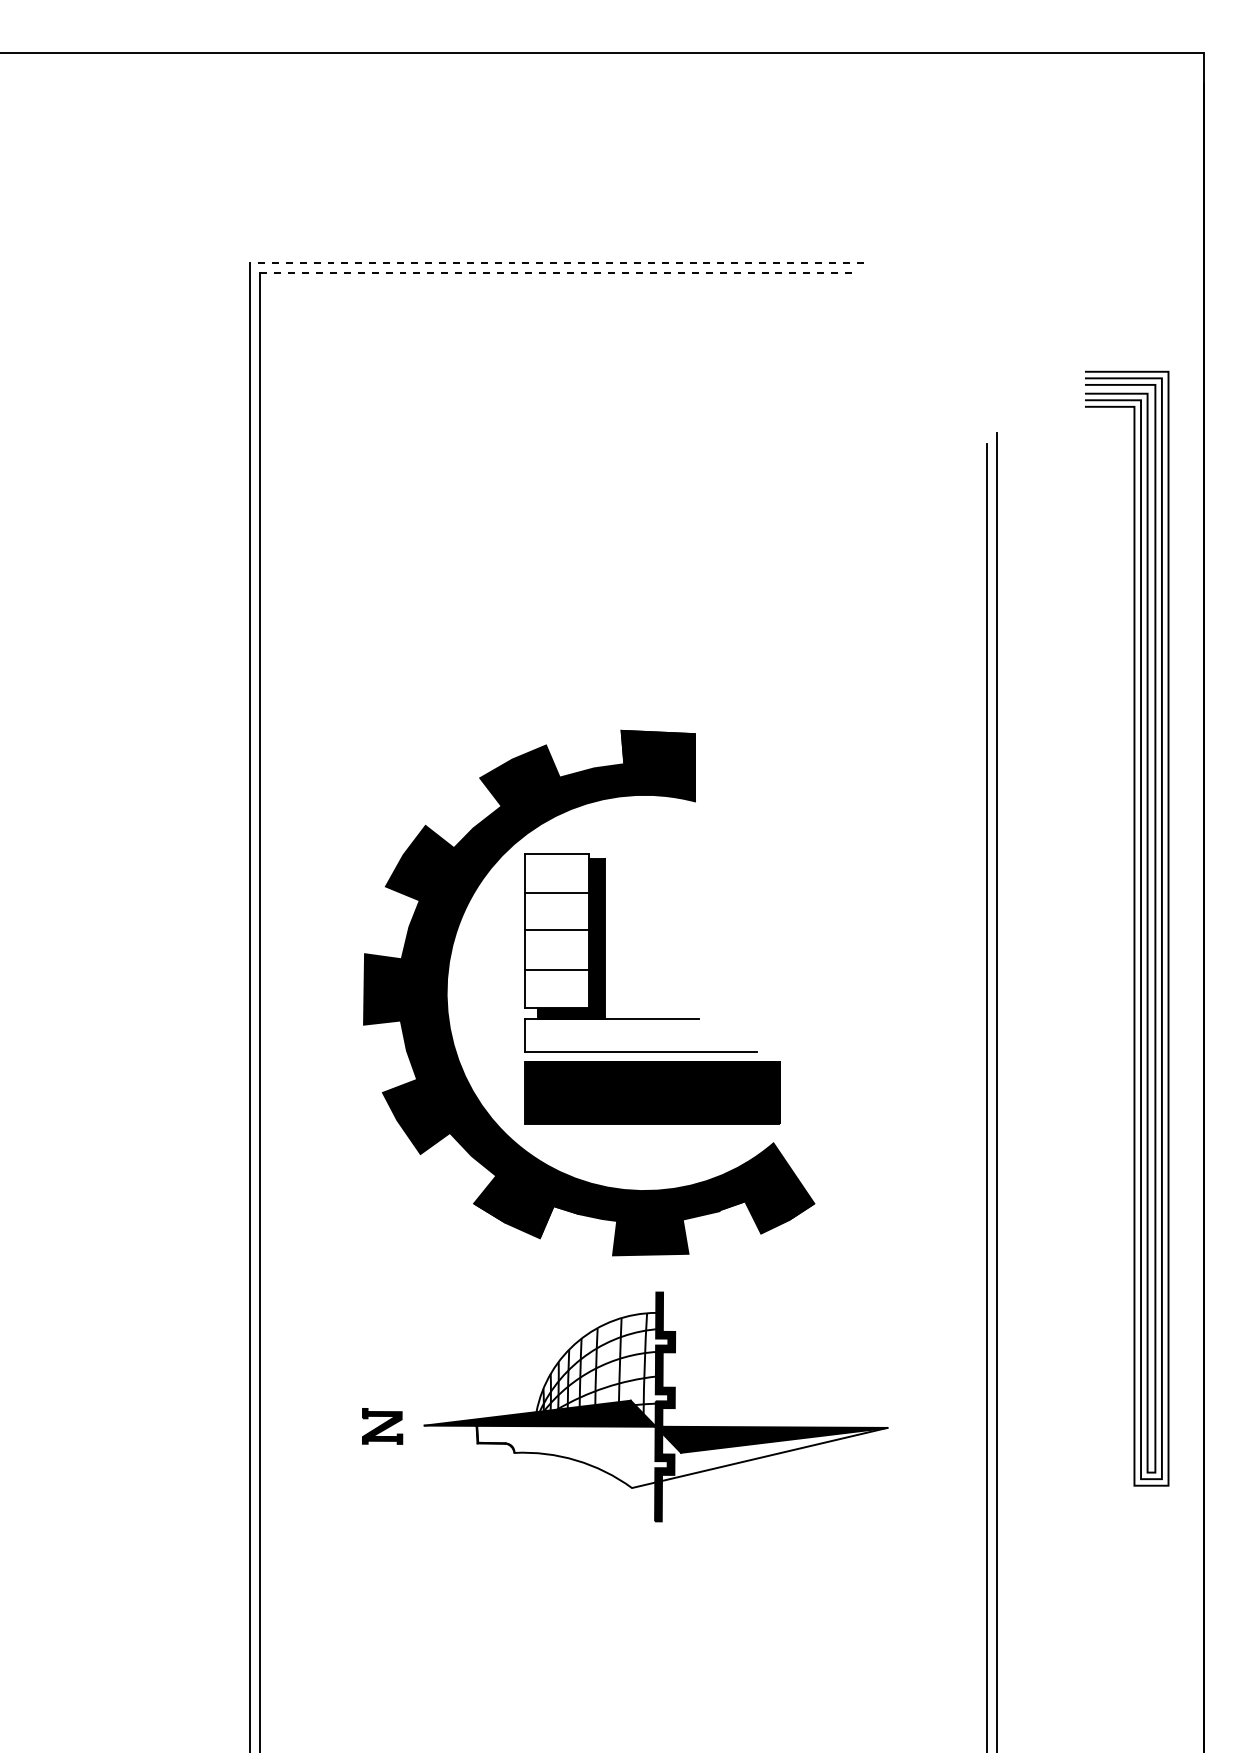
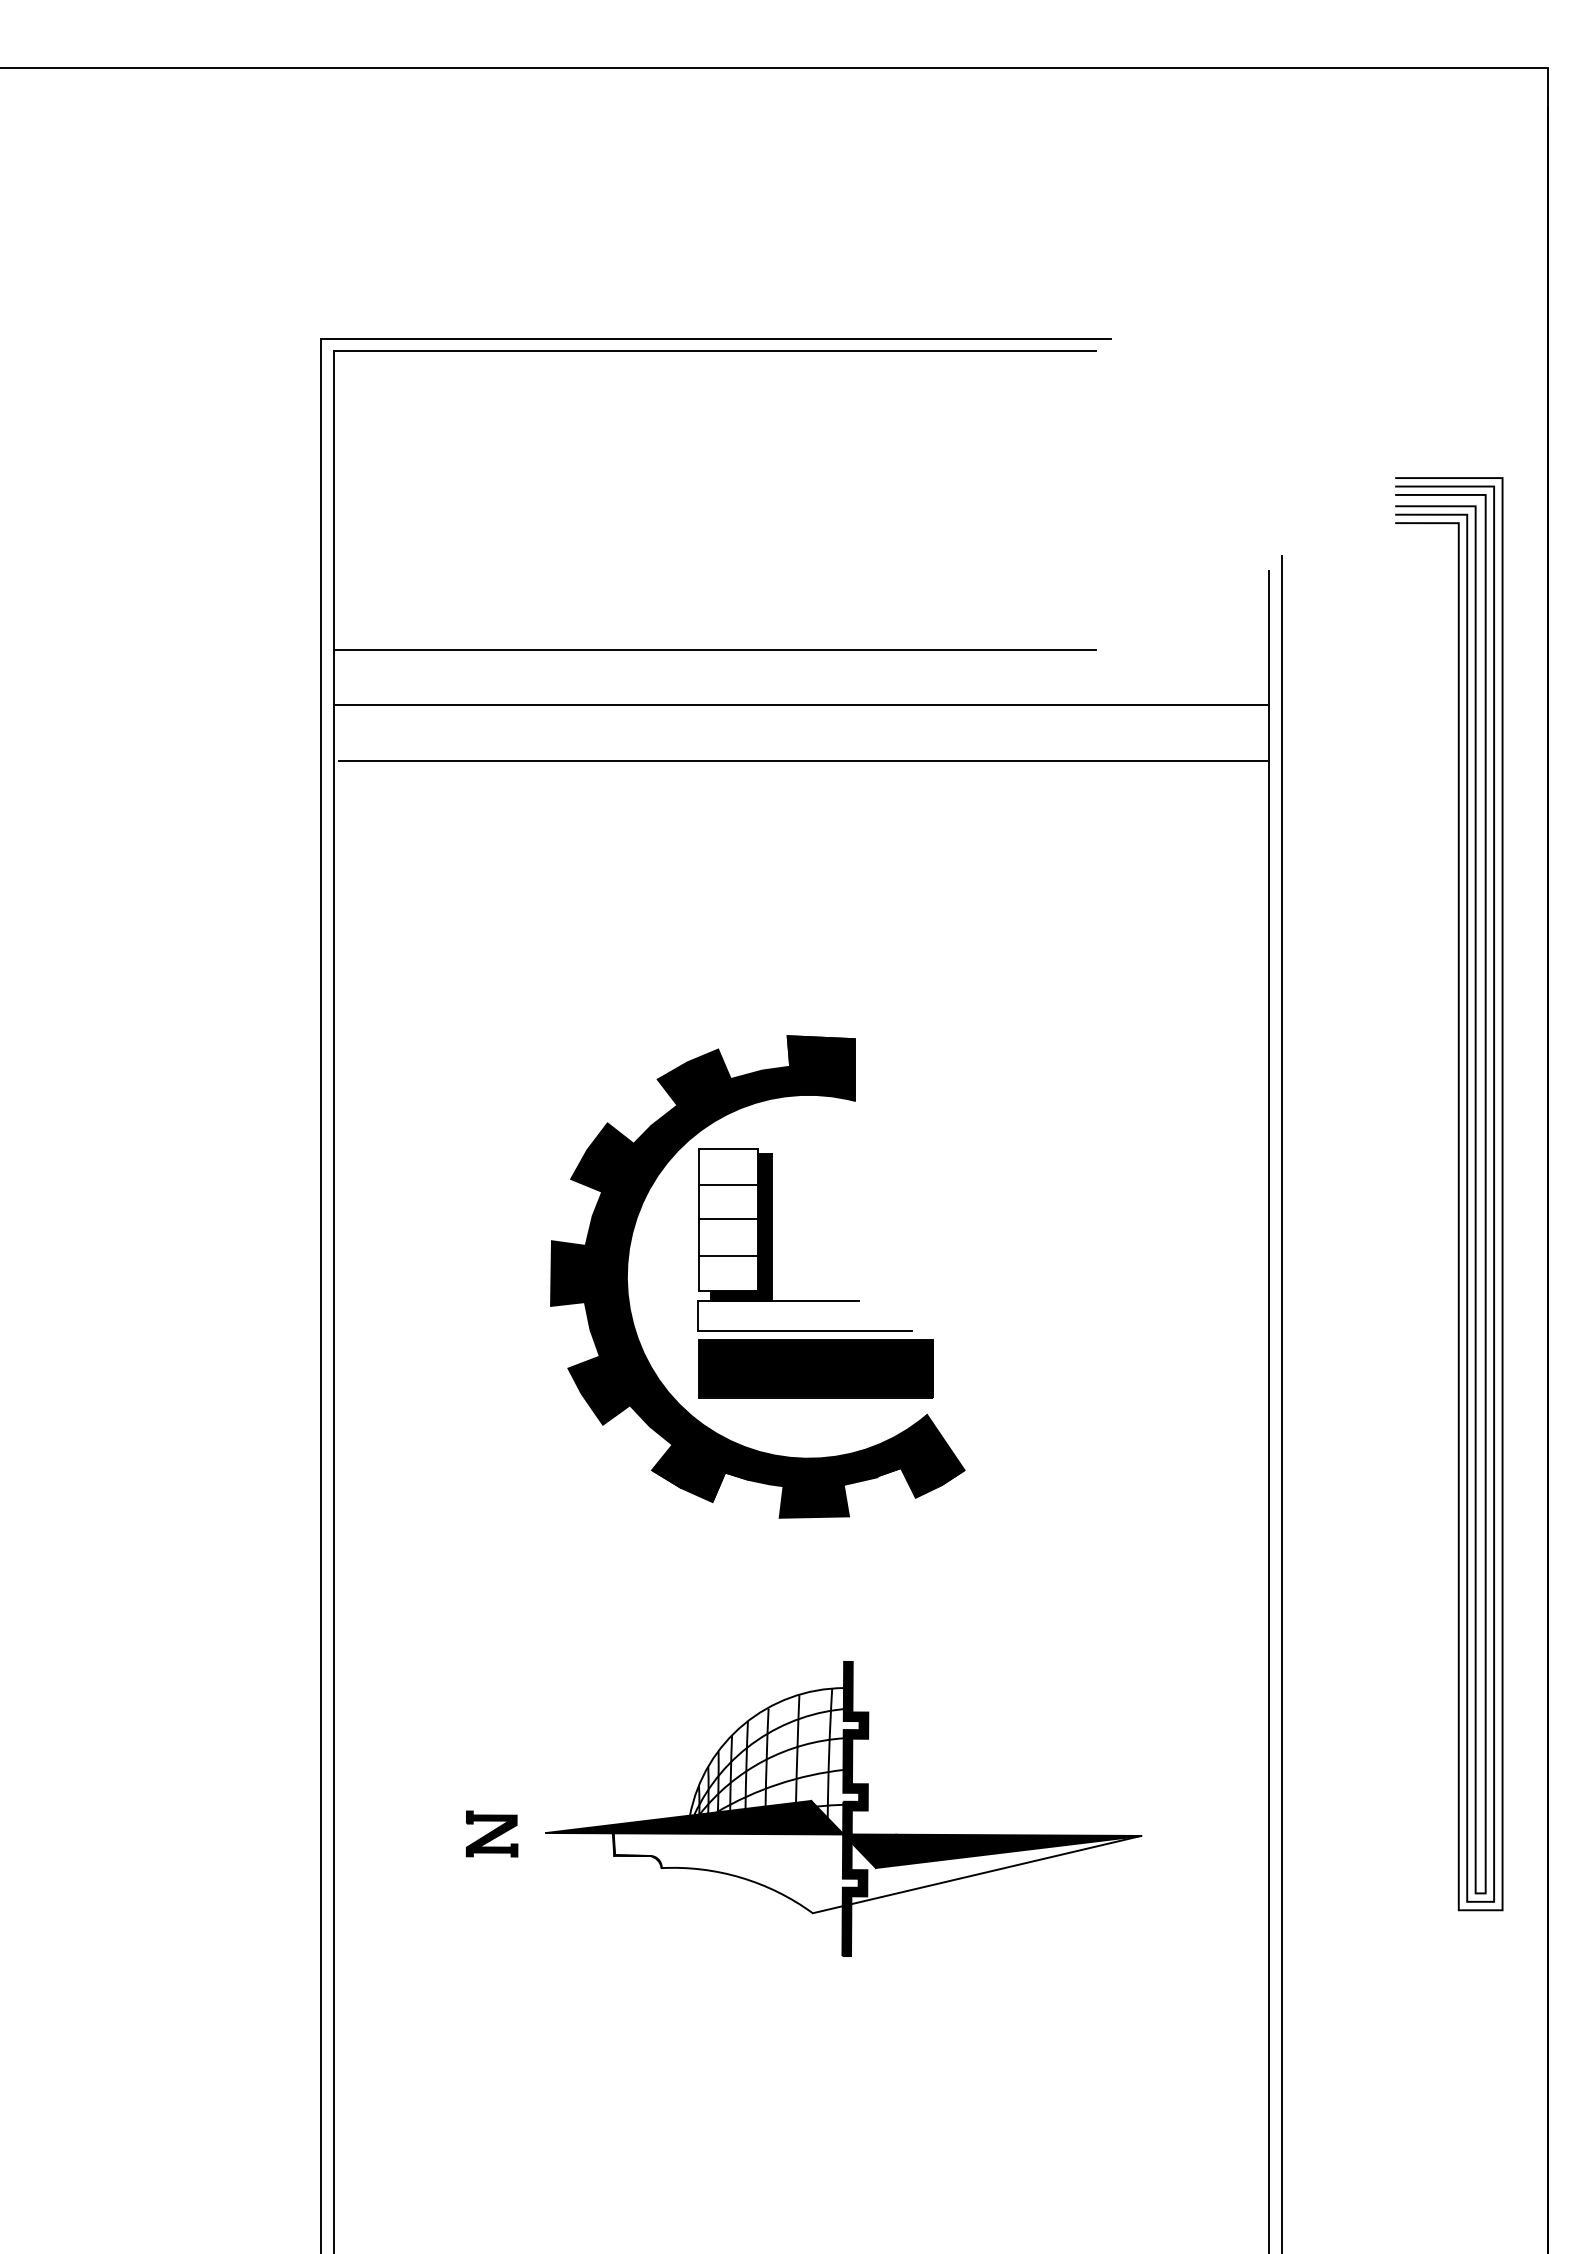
line: (556, 263) -> (715, 338), dashed -> solid
line: (555, 273) -> (714, 351), dashed -> solid
line: (555, 505) -> (714, 649), added
line: (623, 548) -> (801, 705), added
line: (625, 591) -> (804, 760), added
part: (588, 992) -> (757, 1276), size x0.71

